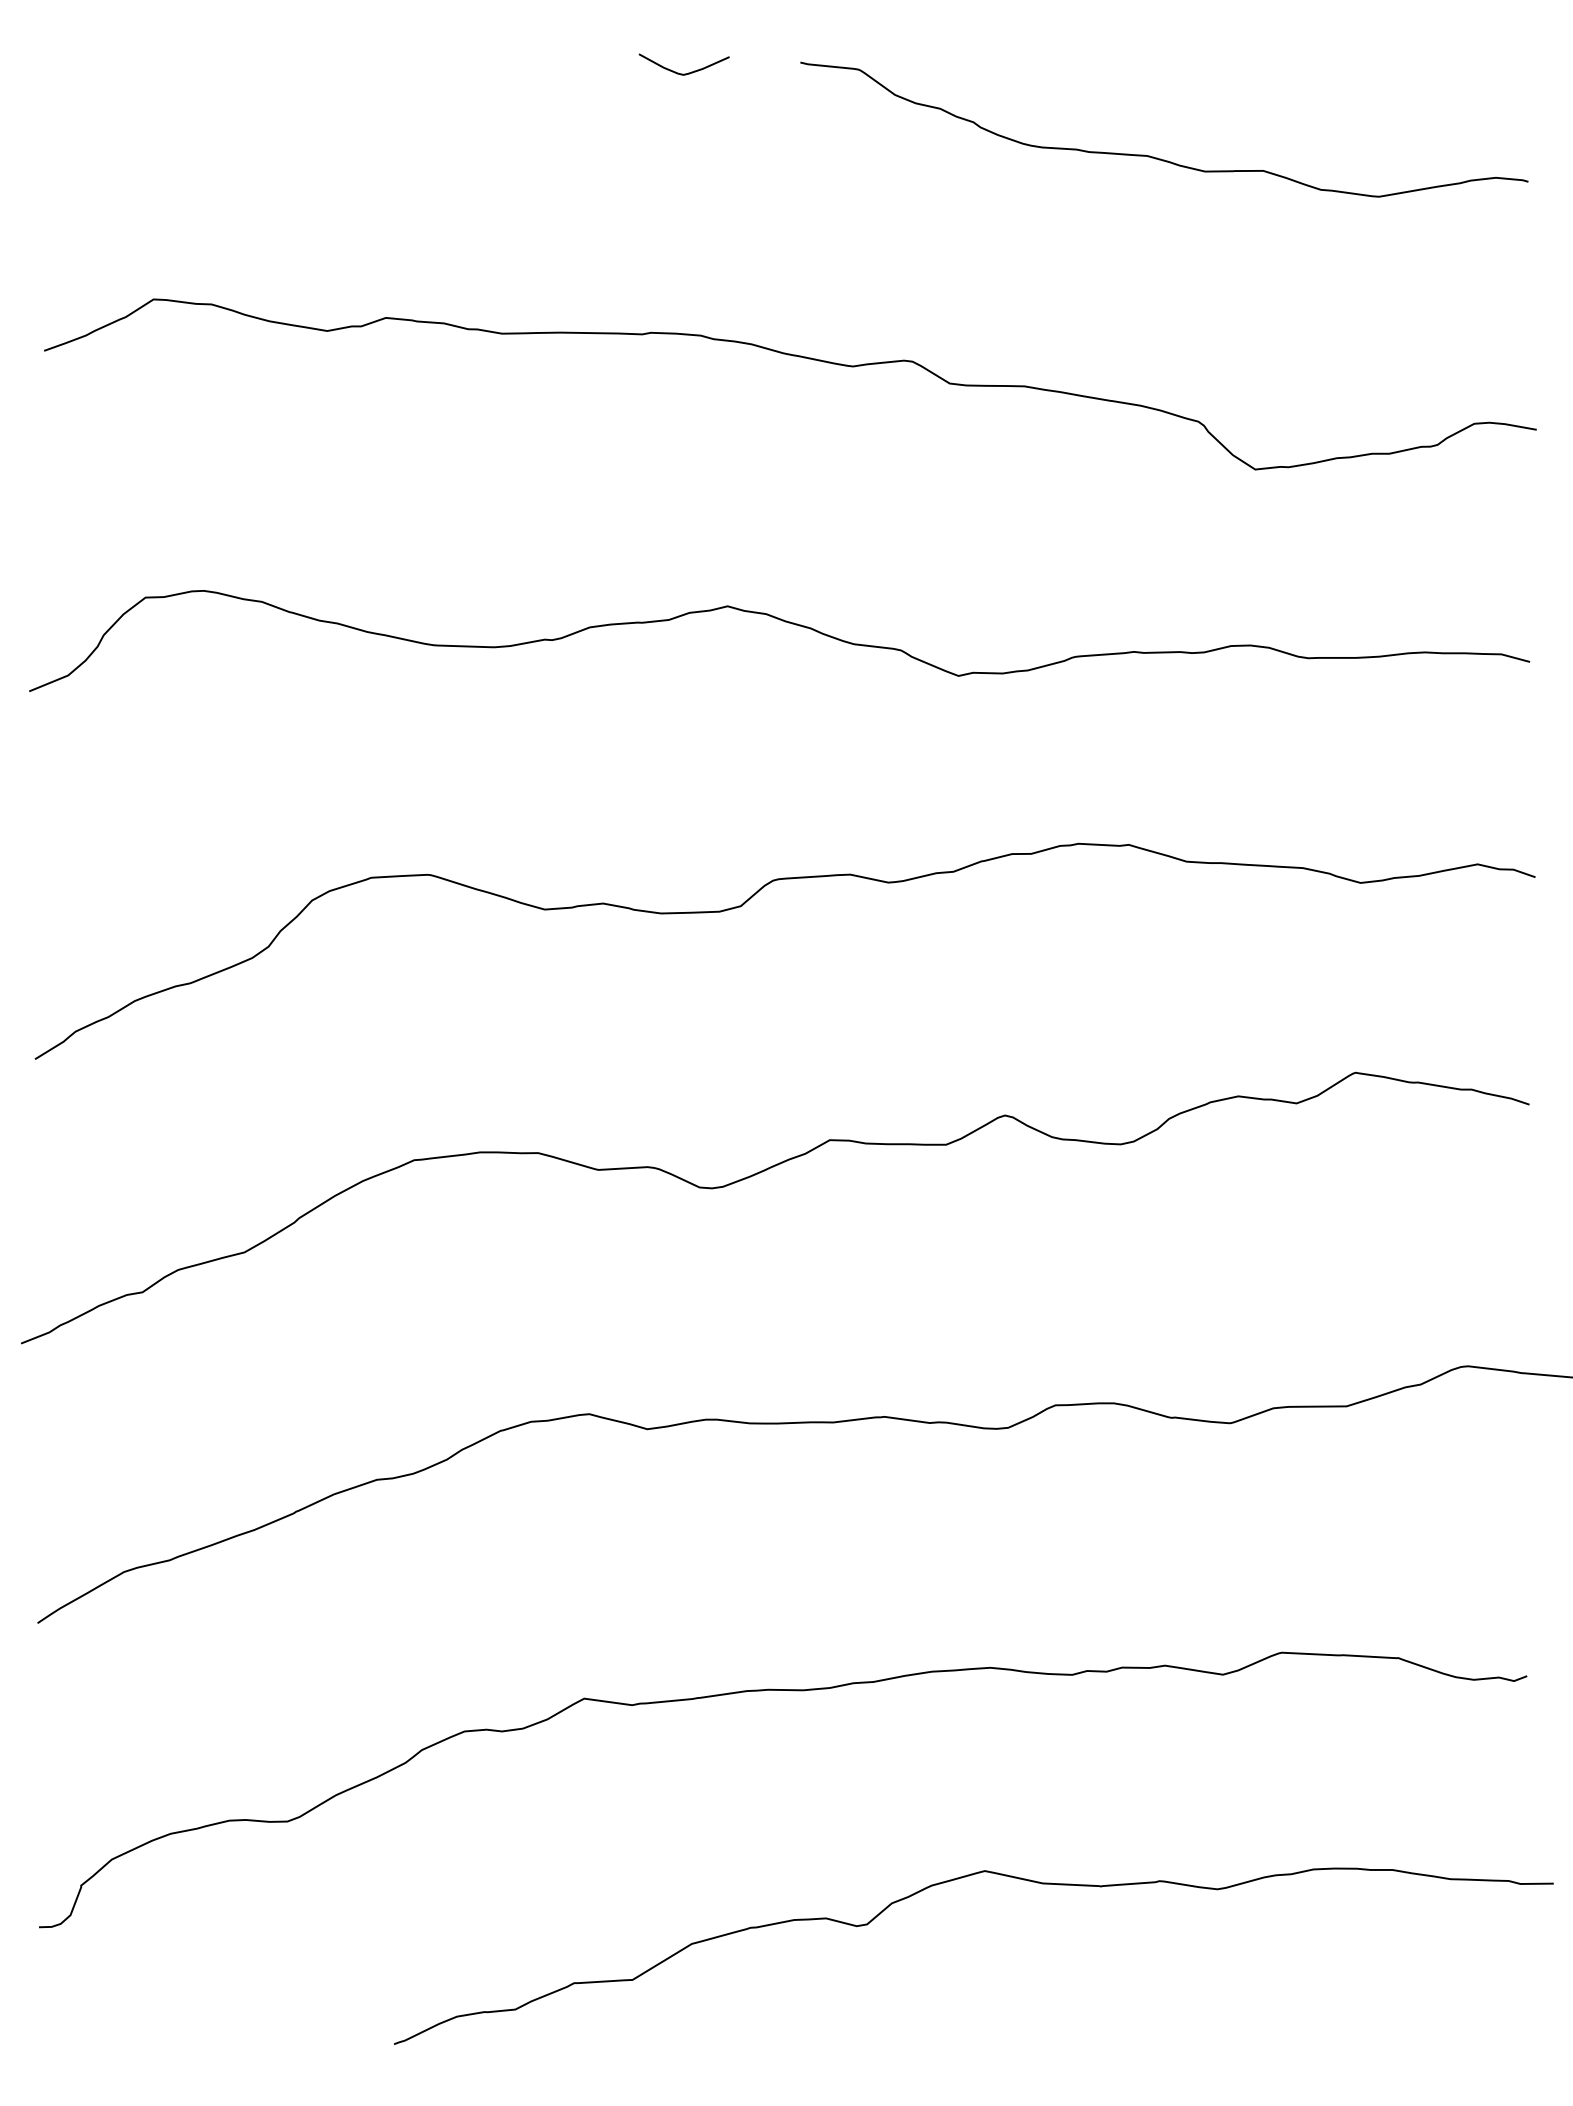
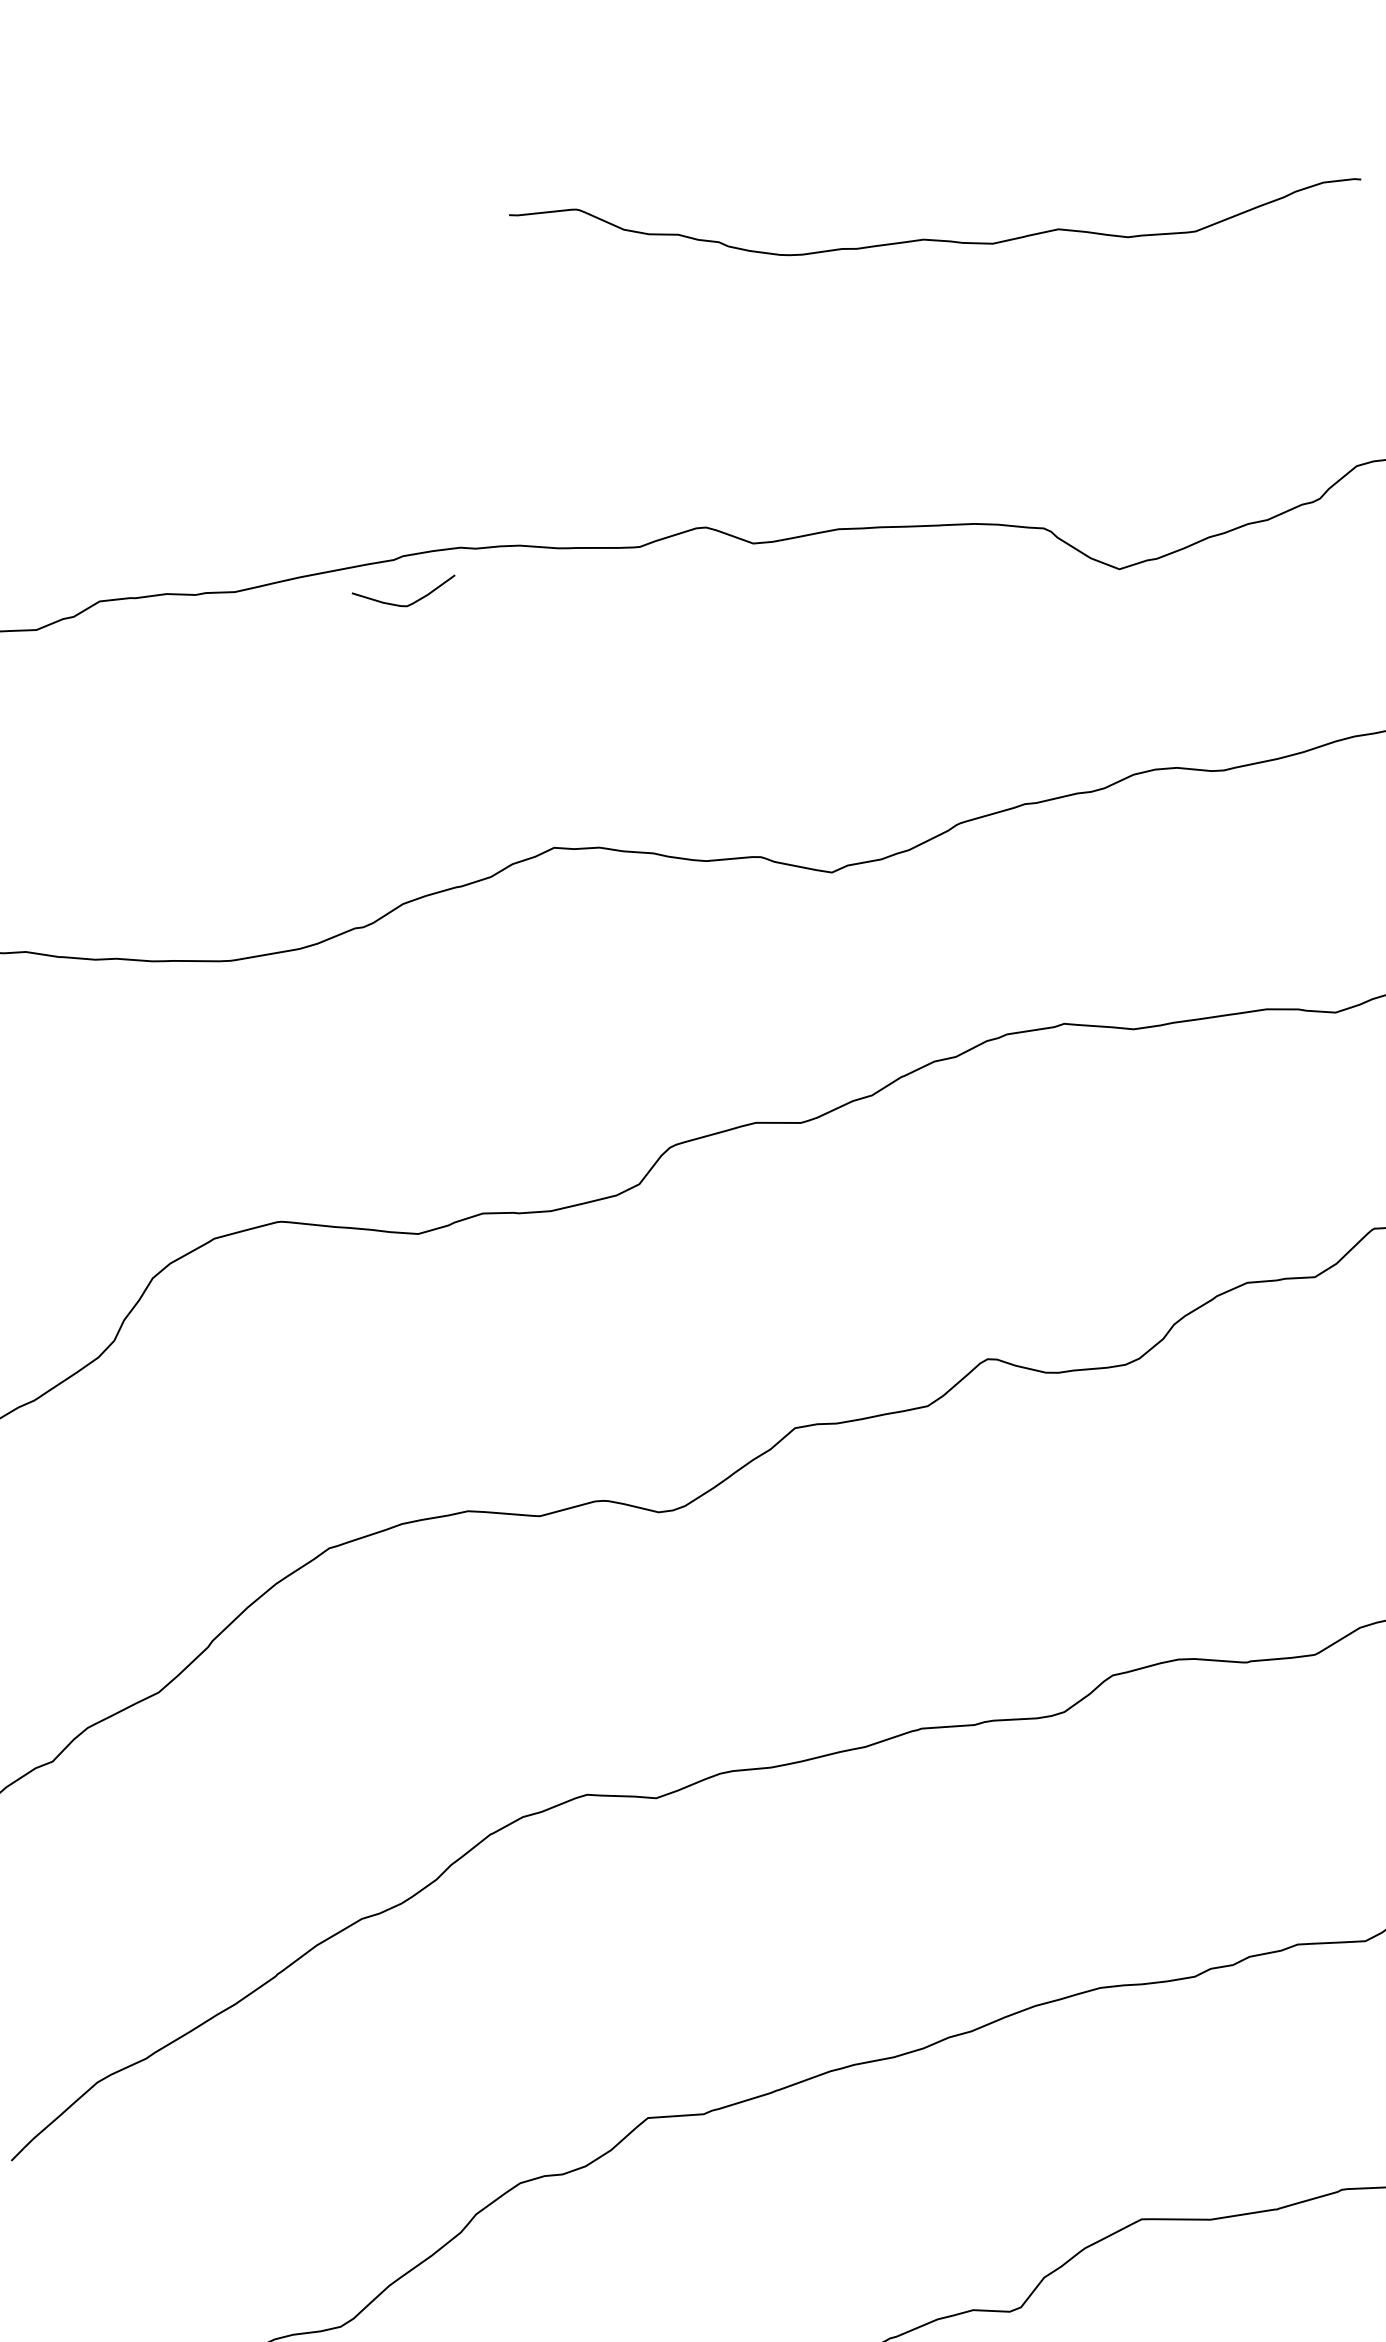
curve: (683, 73) -> (406, 604), moved

